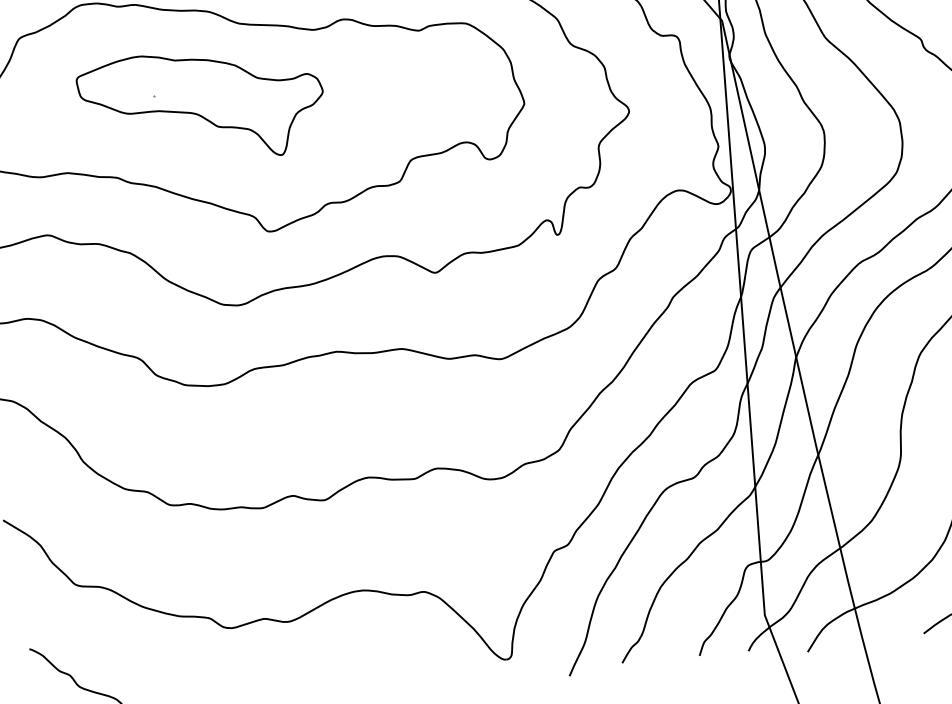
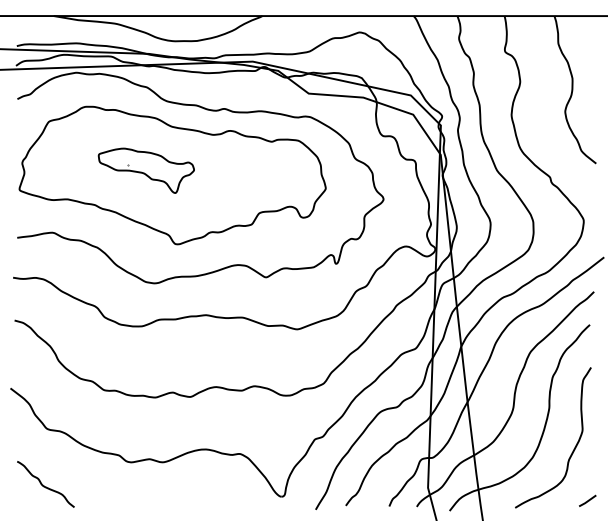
part: (202, 106) -> (146, 170), size x0.7

